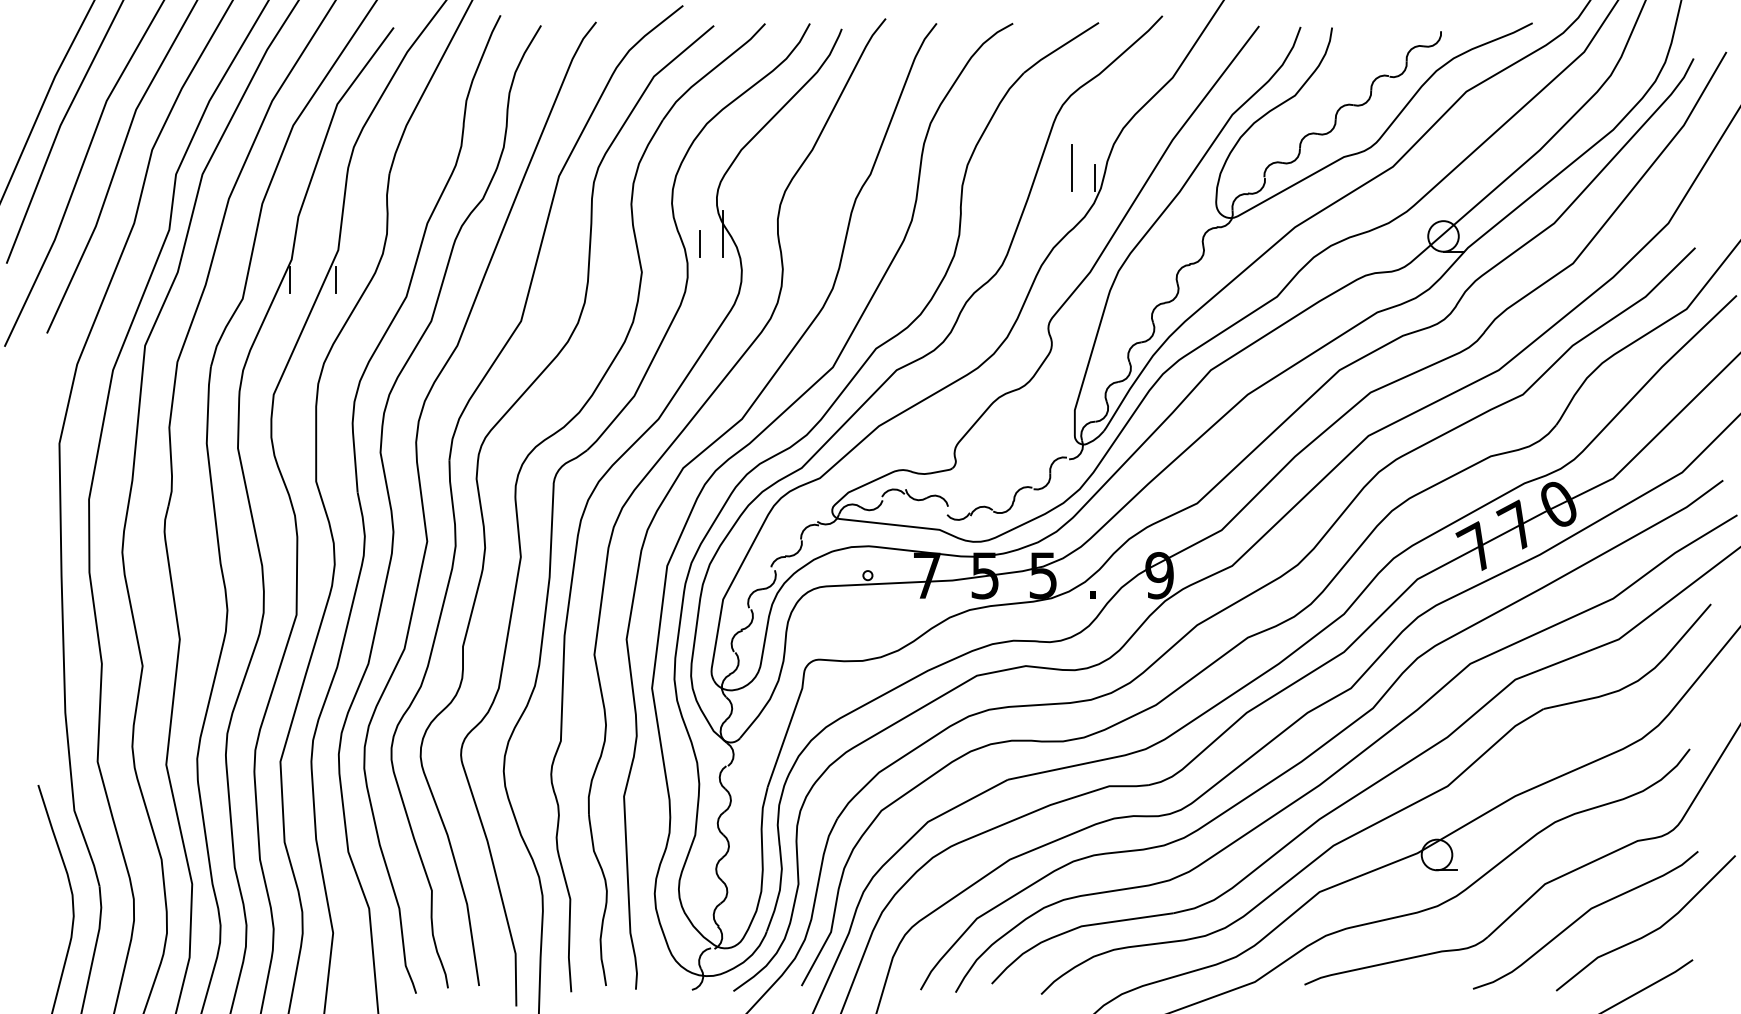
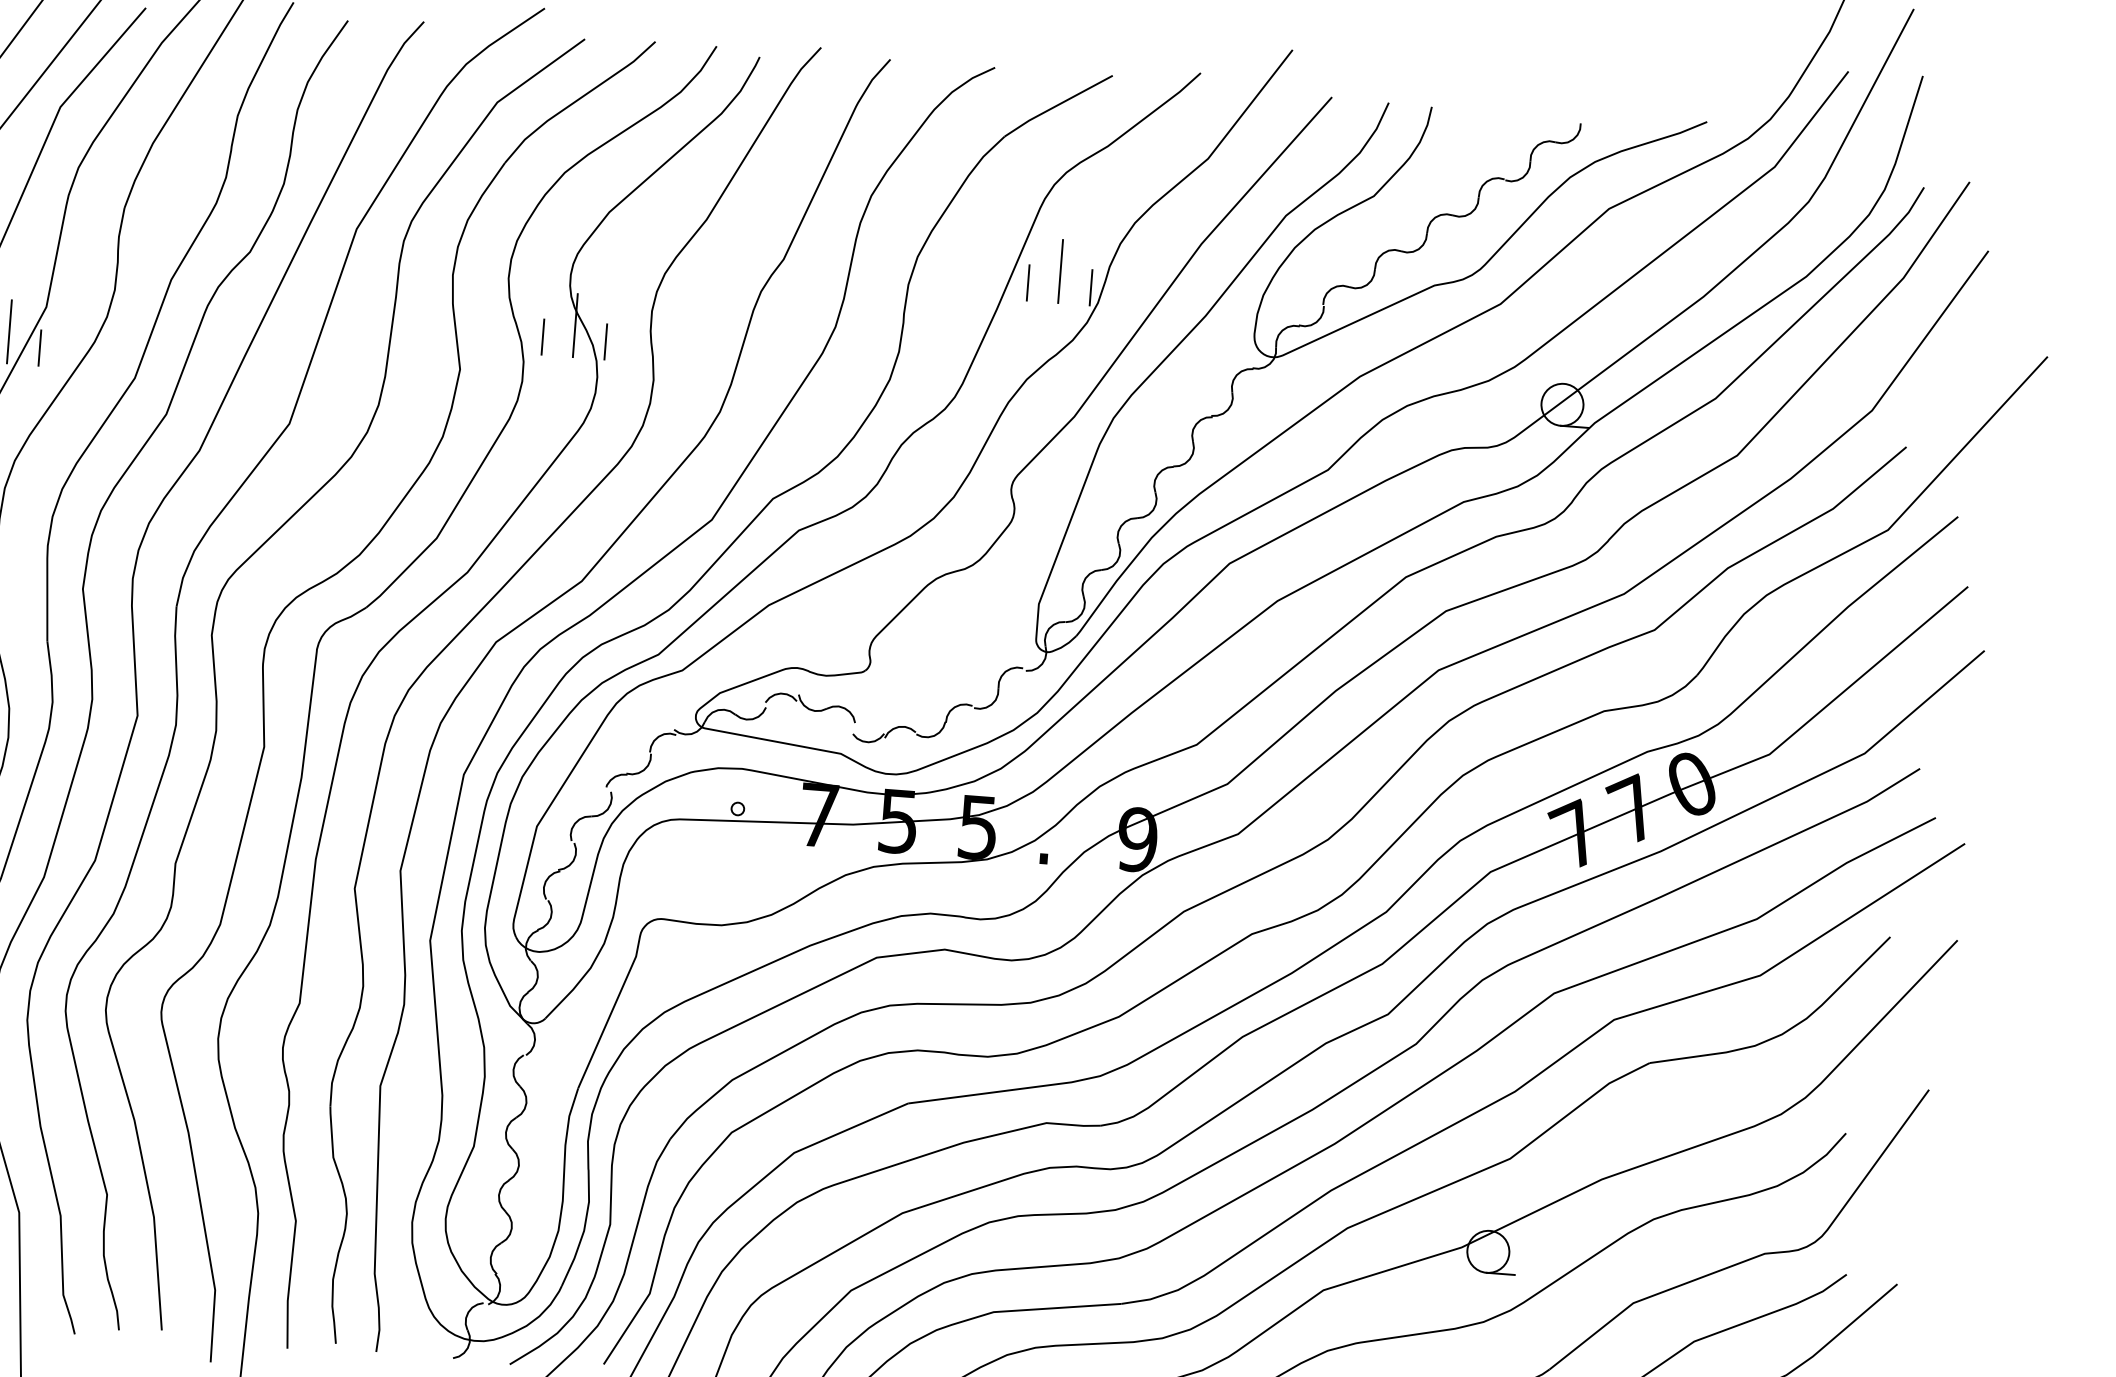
line: (1049, 177) -> (1028, 282), added
line: (746, 243) -> (606, 341), added
line: (312, 270) -> (8, 332), added

